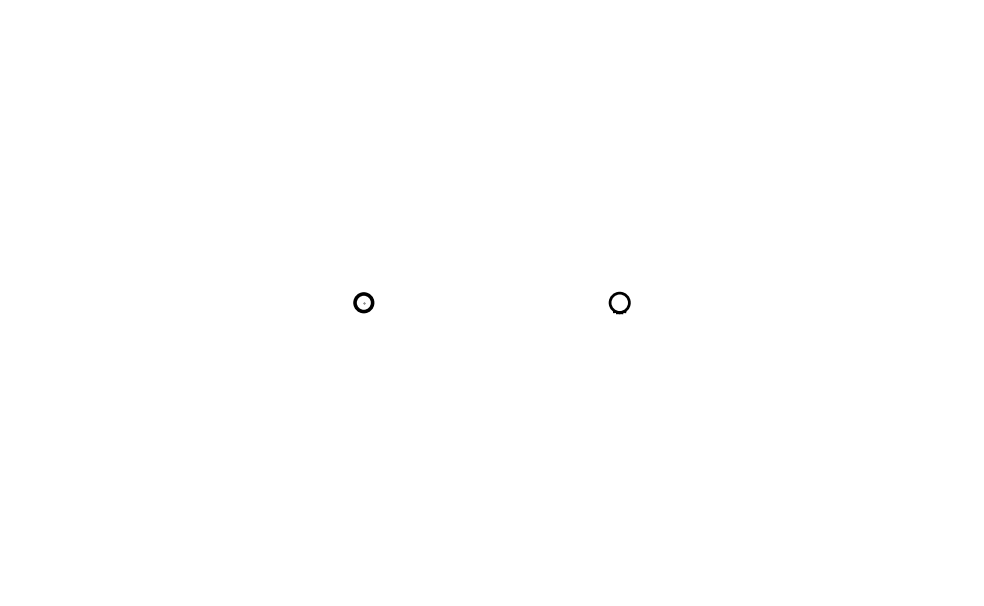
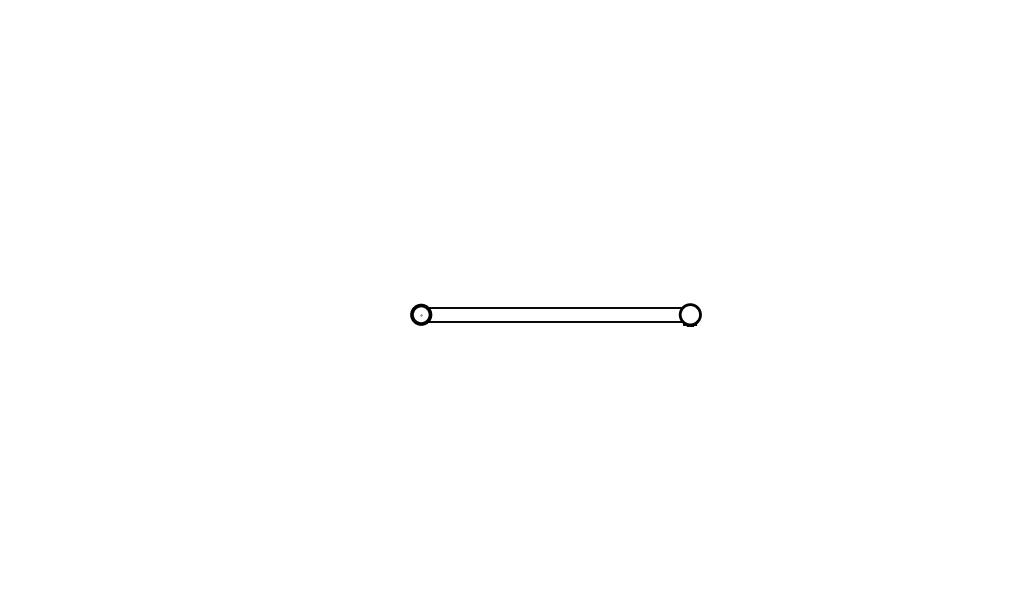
line: (491, 296) -> (555, 308), added
line: (491, 309) -> (555, 321), added

